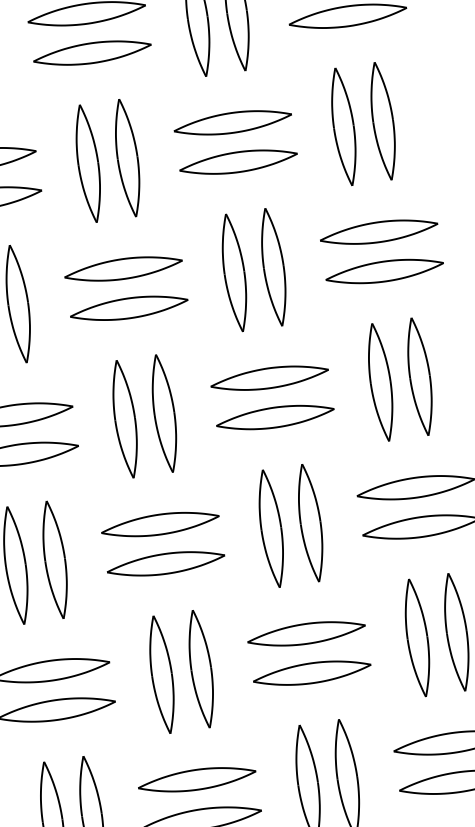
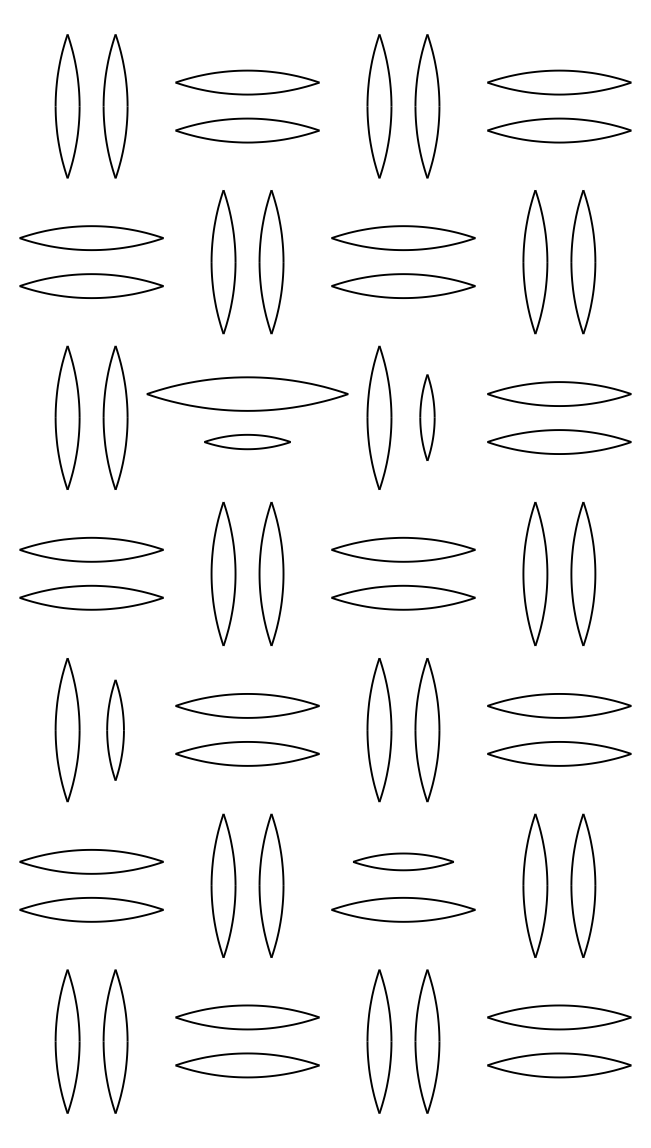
part: (273, 266) -> (427, 417), size x0.6
part: (123, 268) -> (247, 393), size x1.4
part: (129, 307) -> (247, 441), size x0.6
part: (55, 560) -> (115, 730), size x0.7
part: (306, 633) -> (403, 861), size x0.7

